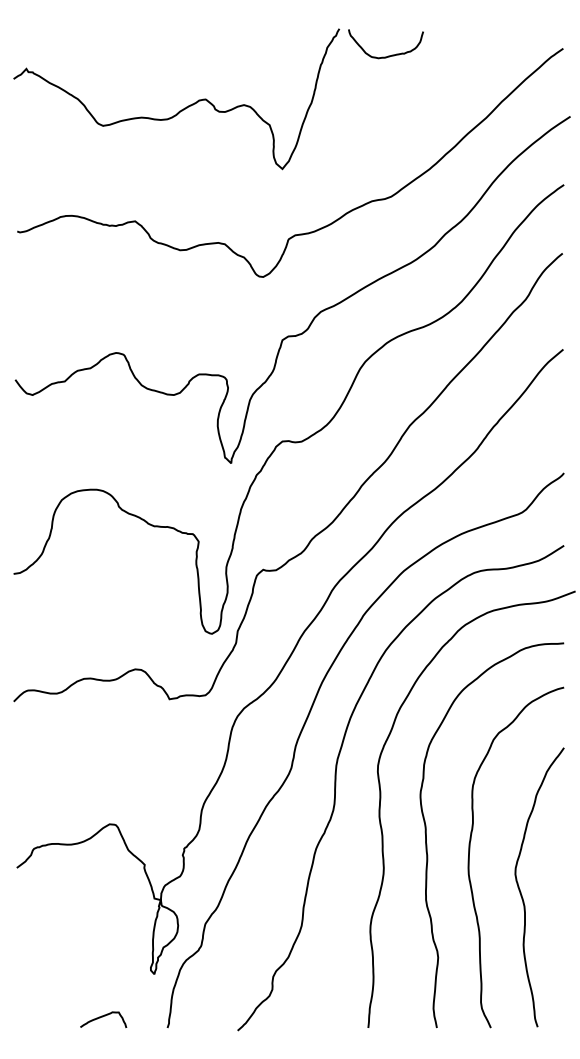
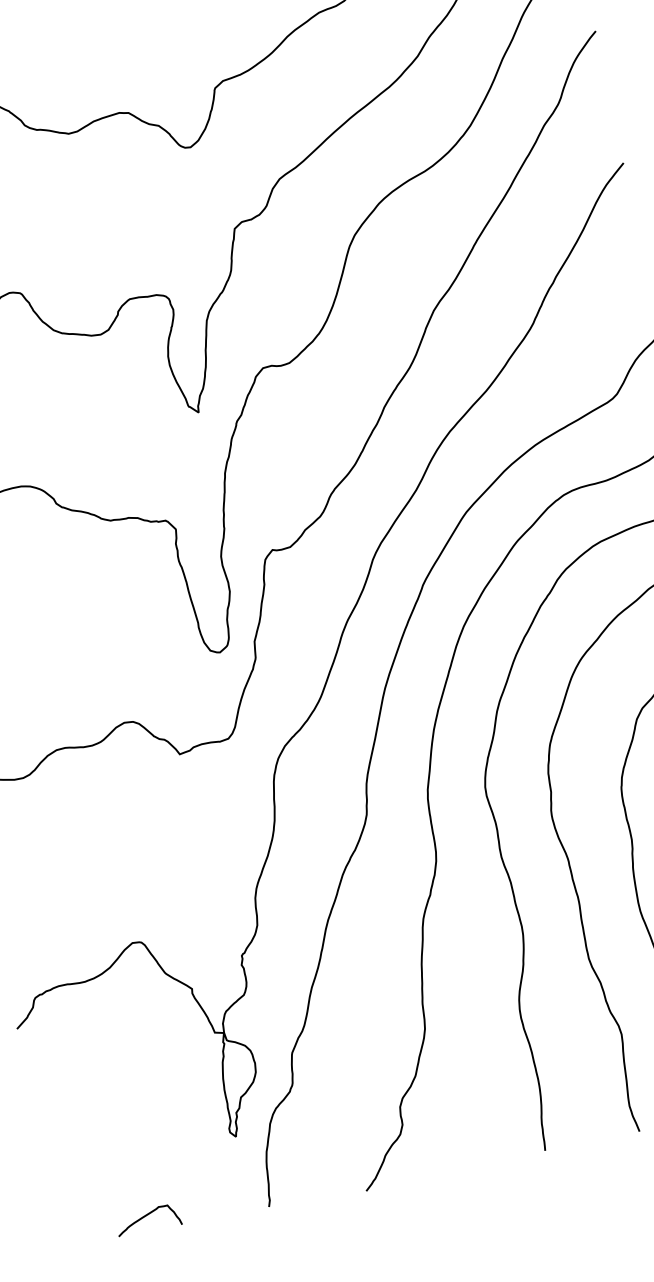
curve: (102, 1017) -> (146, 1216), moved

